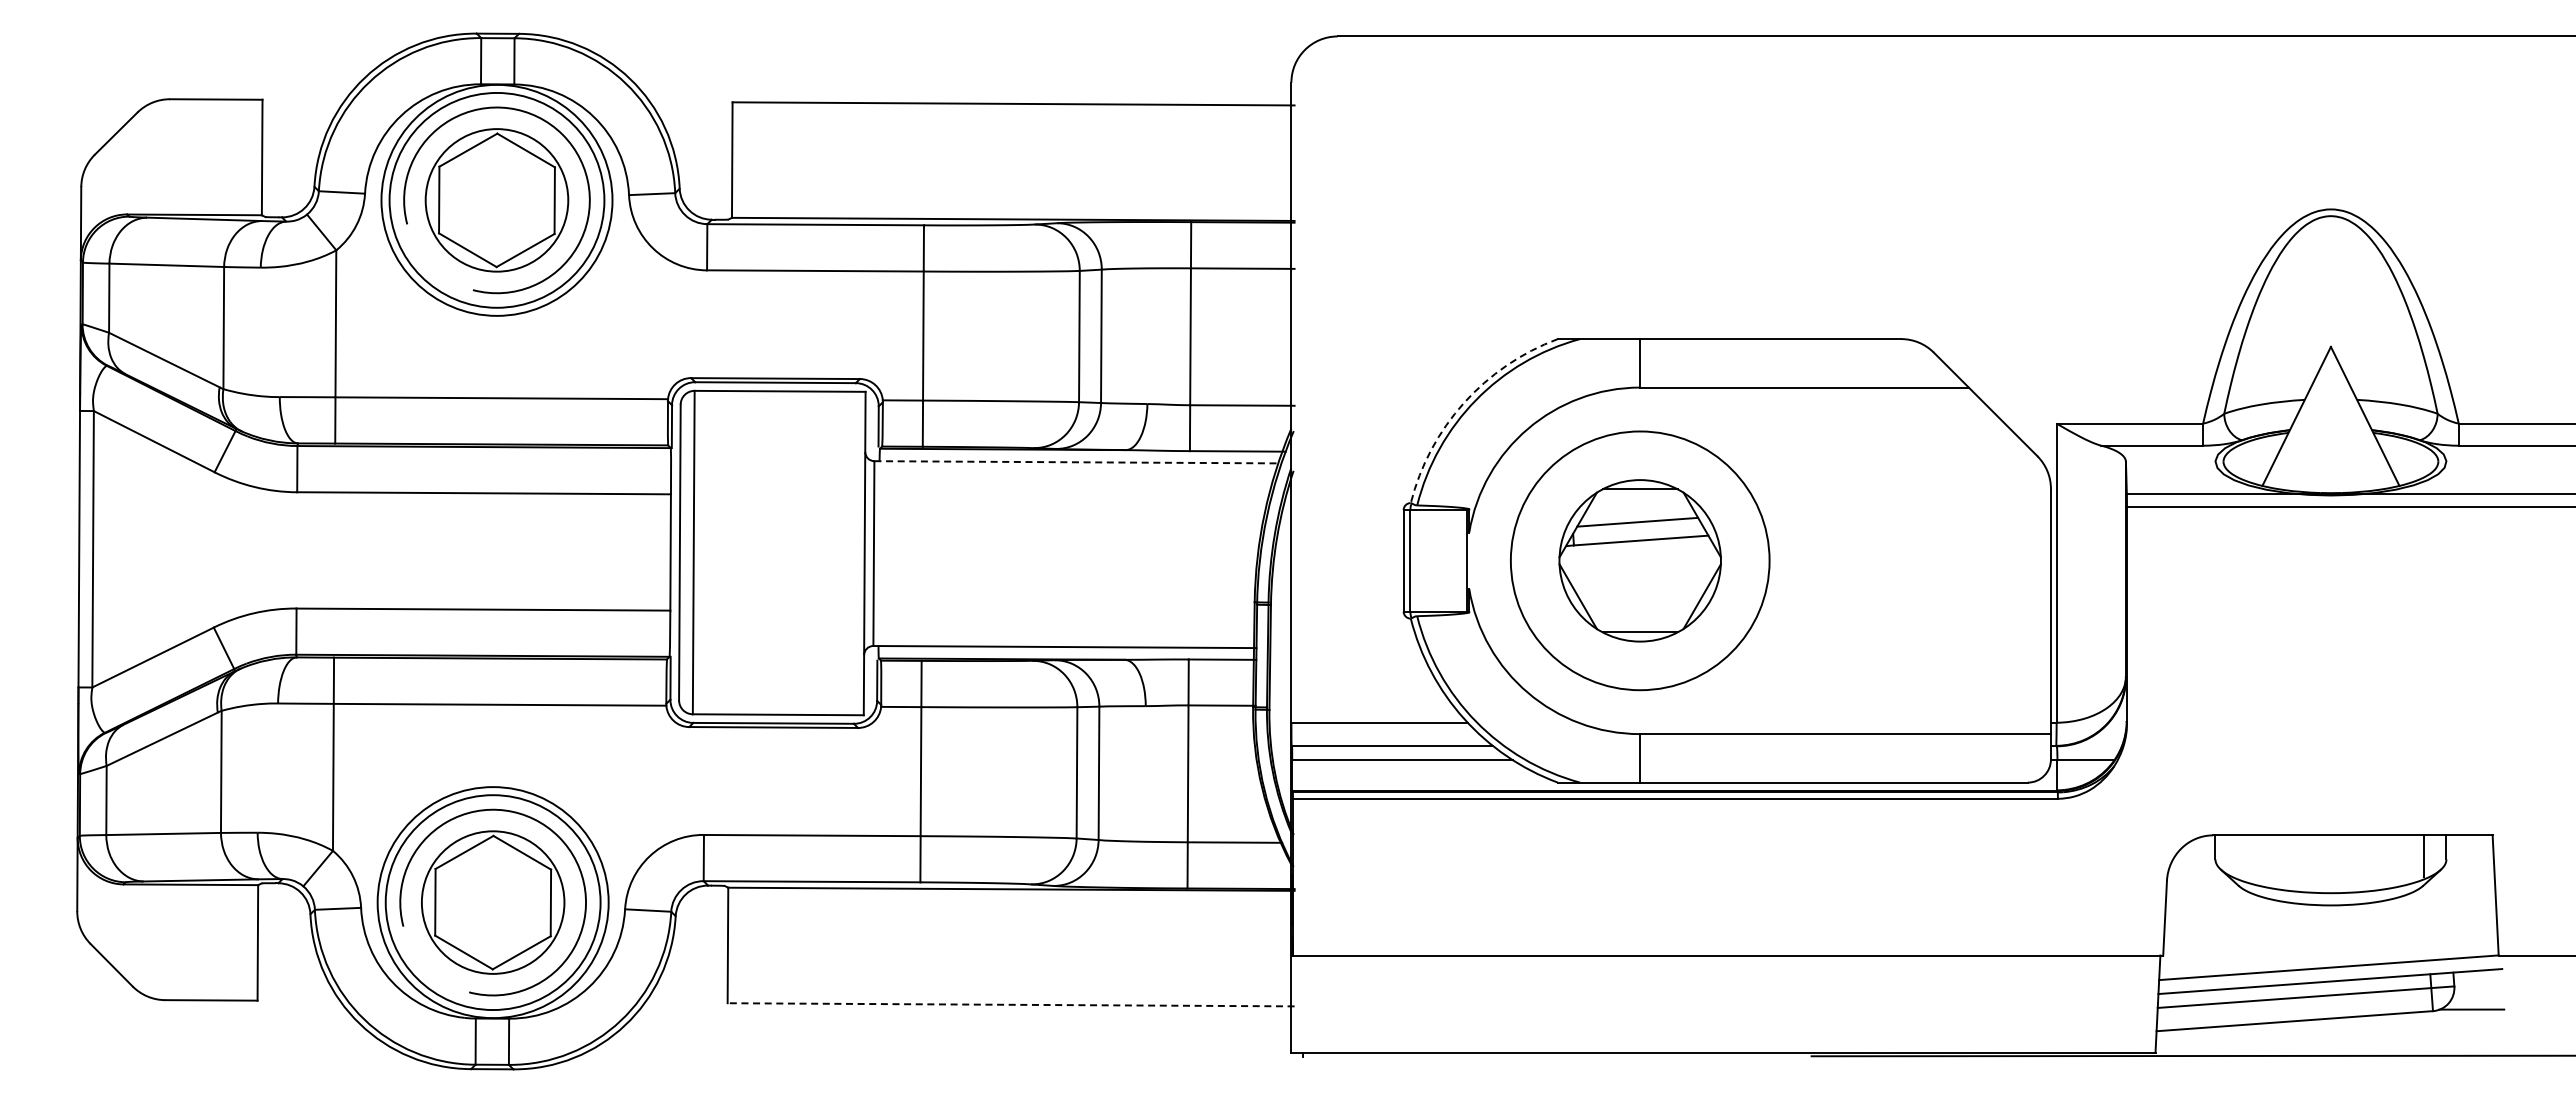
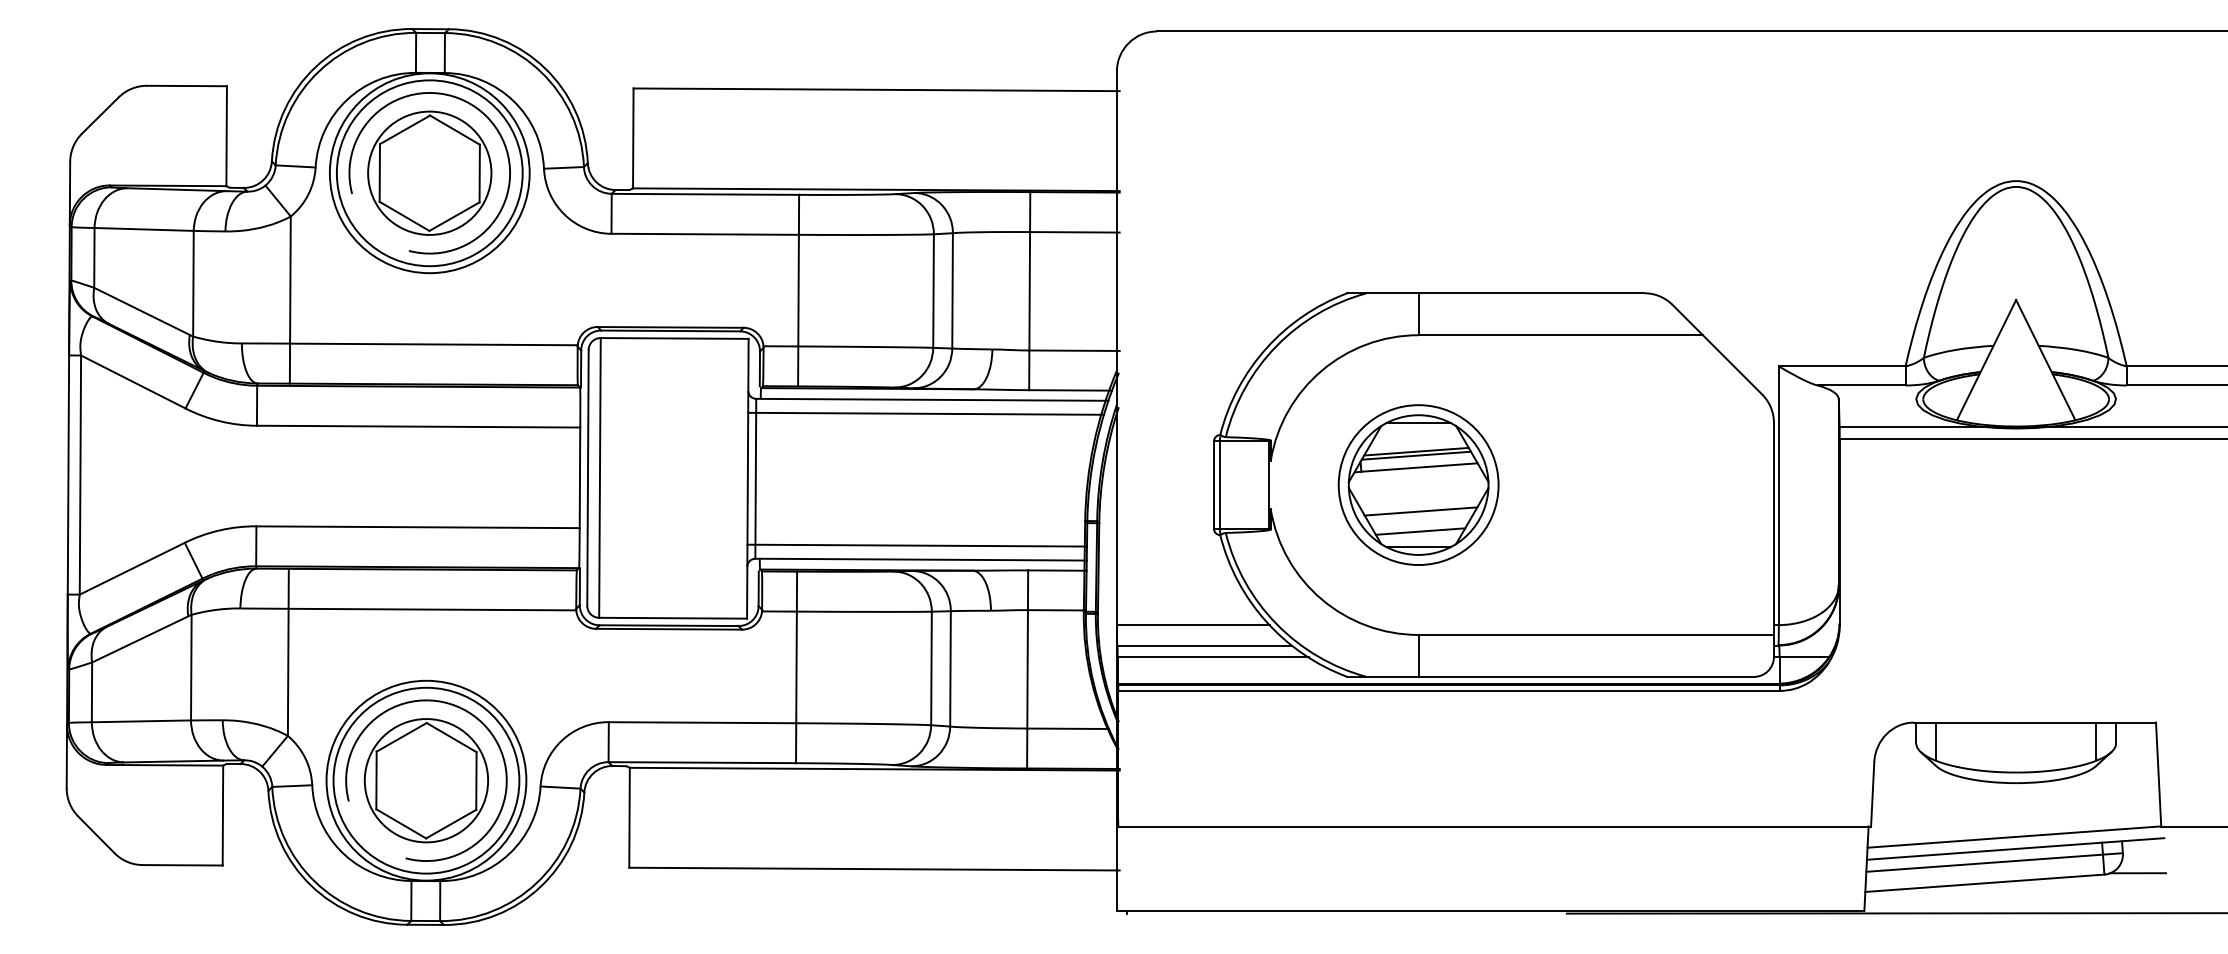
arc: (1464, 402) -> (1266, 348), dashed -> solid
line: (1078, 462) -> (932, 400), dashed -> solid
line: (1070, 478) -> (925, 413), added
line: (1637, 526) -> (1416, 455), added
circle: (1639, 560) -> (1418, 484), size x0.71
line: (1642, 591) -> (1420, 511), added
line: (1642, 614) -> (1420, 531), added
line: (1060, 630) -> (917, 545), added
line: (2238, 856) -> (1936, 740), added
line: (1010, 1004) -> (873, 868), dashed -> solid

